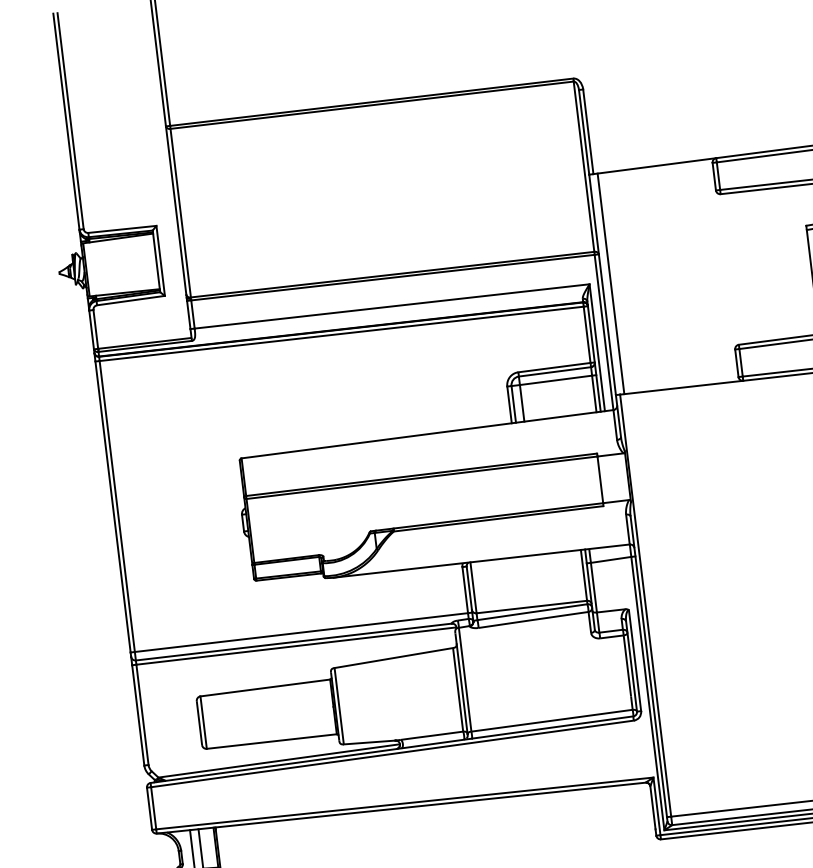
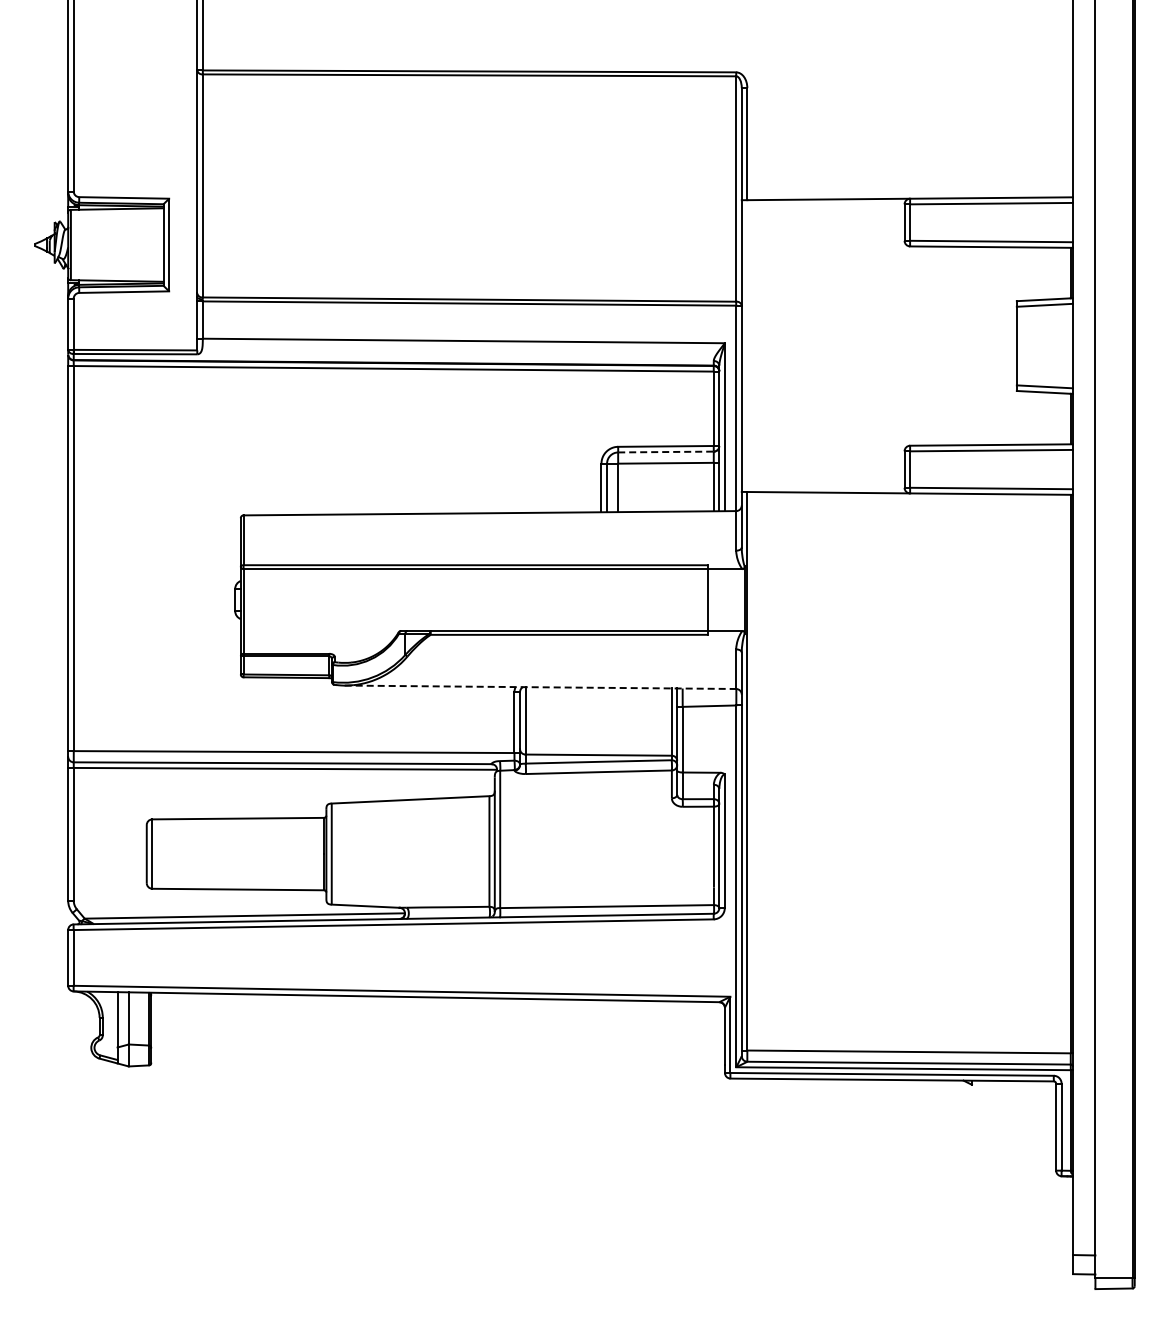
line: (610, 284) -> (752, 346), removed
line: (554, 372) -> (665, 452), solid -> dashed
line: (481, 561) -> (540, 687), solid -> dashed

